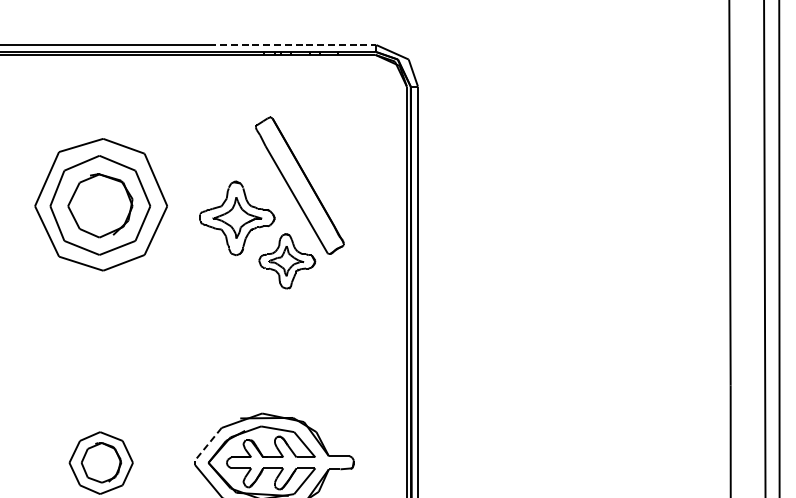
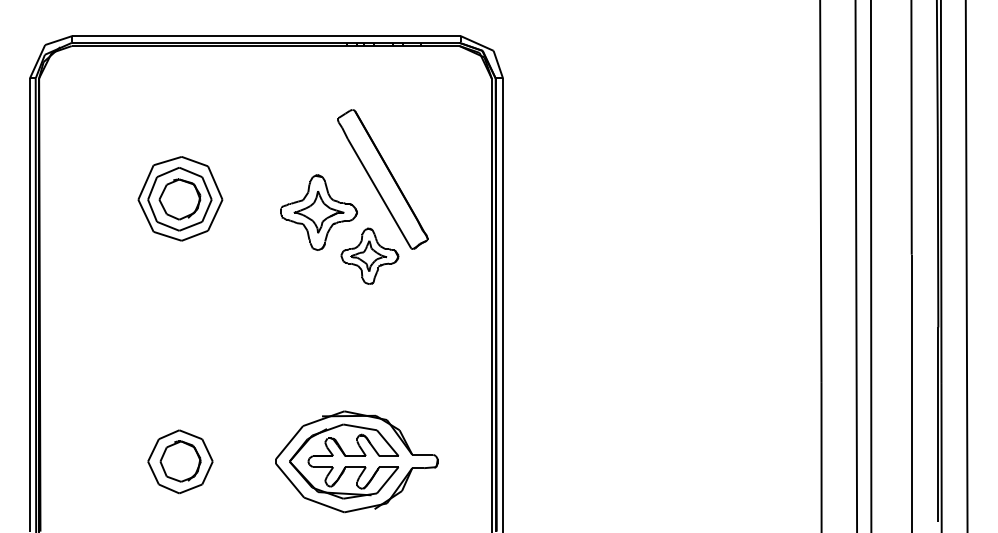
line: (293, 45) -> (376, 36), dashed -> solid
part: (101, 204) -> (180, 198), size x0.62
line: (208, 445) -> (289, 443), dashed -> solid

